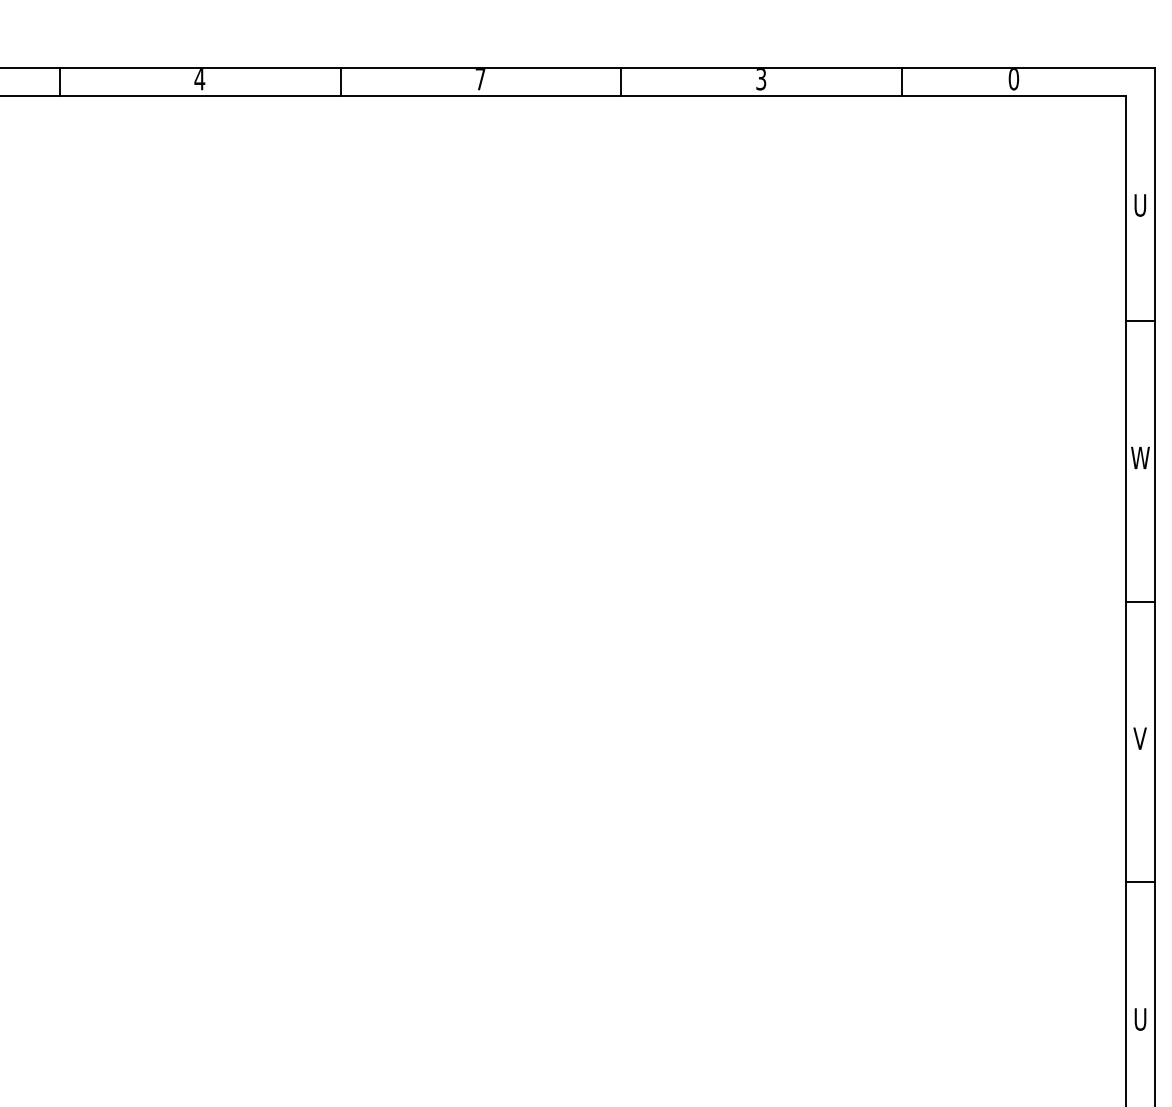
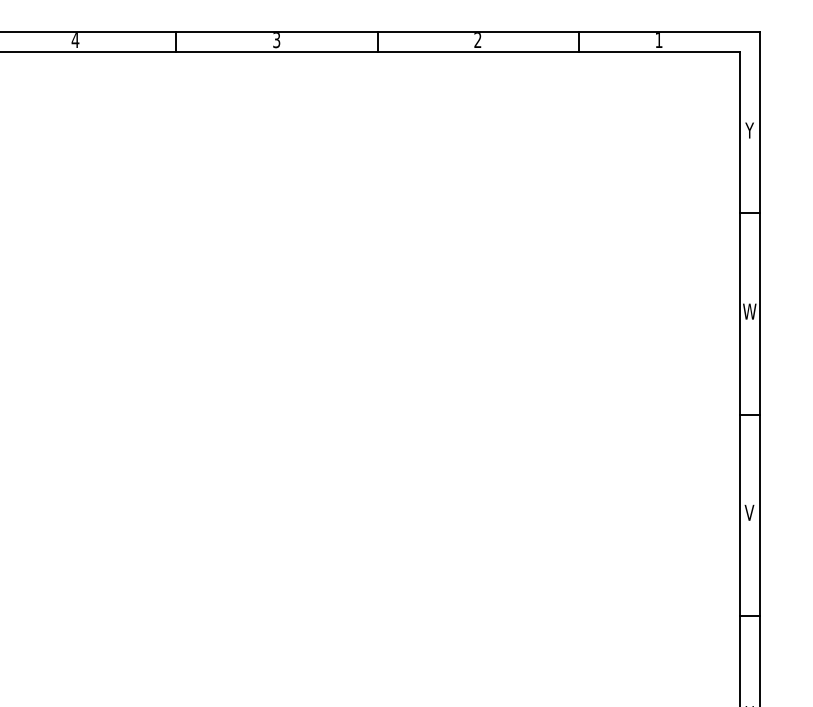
text: (480, 79) -> (276, 40), 7 -> 3
text: (761, 79) -> (478, 40), 3 -> 2
text: (1013, 79) -> (658, 40), 0 -> 1
text: (1140, 205) -> (749, 130), U -> Y

